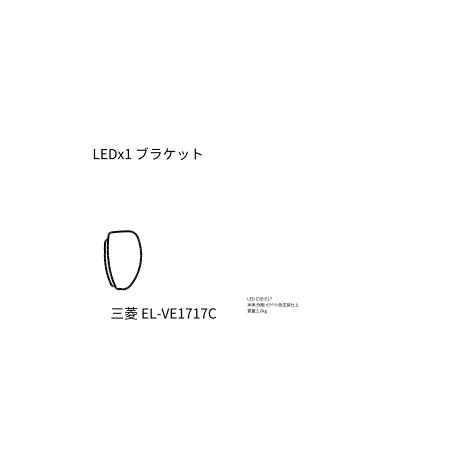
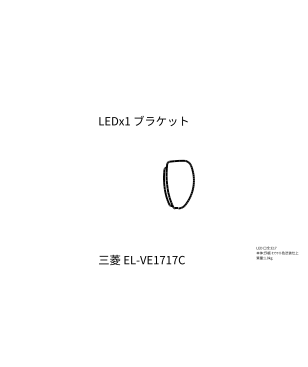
text: (147, 153) -> (143, 120), moved
part: (122, 260) -> (178, 184), moved
text: (272, 305) -> (277, 253), moved

